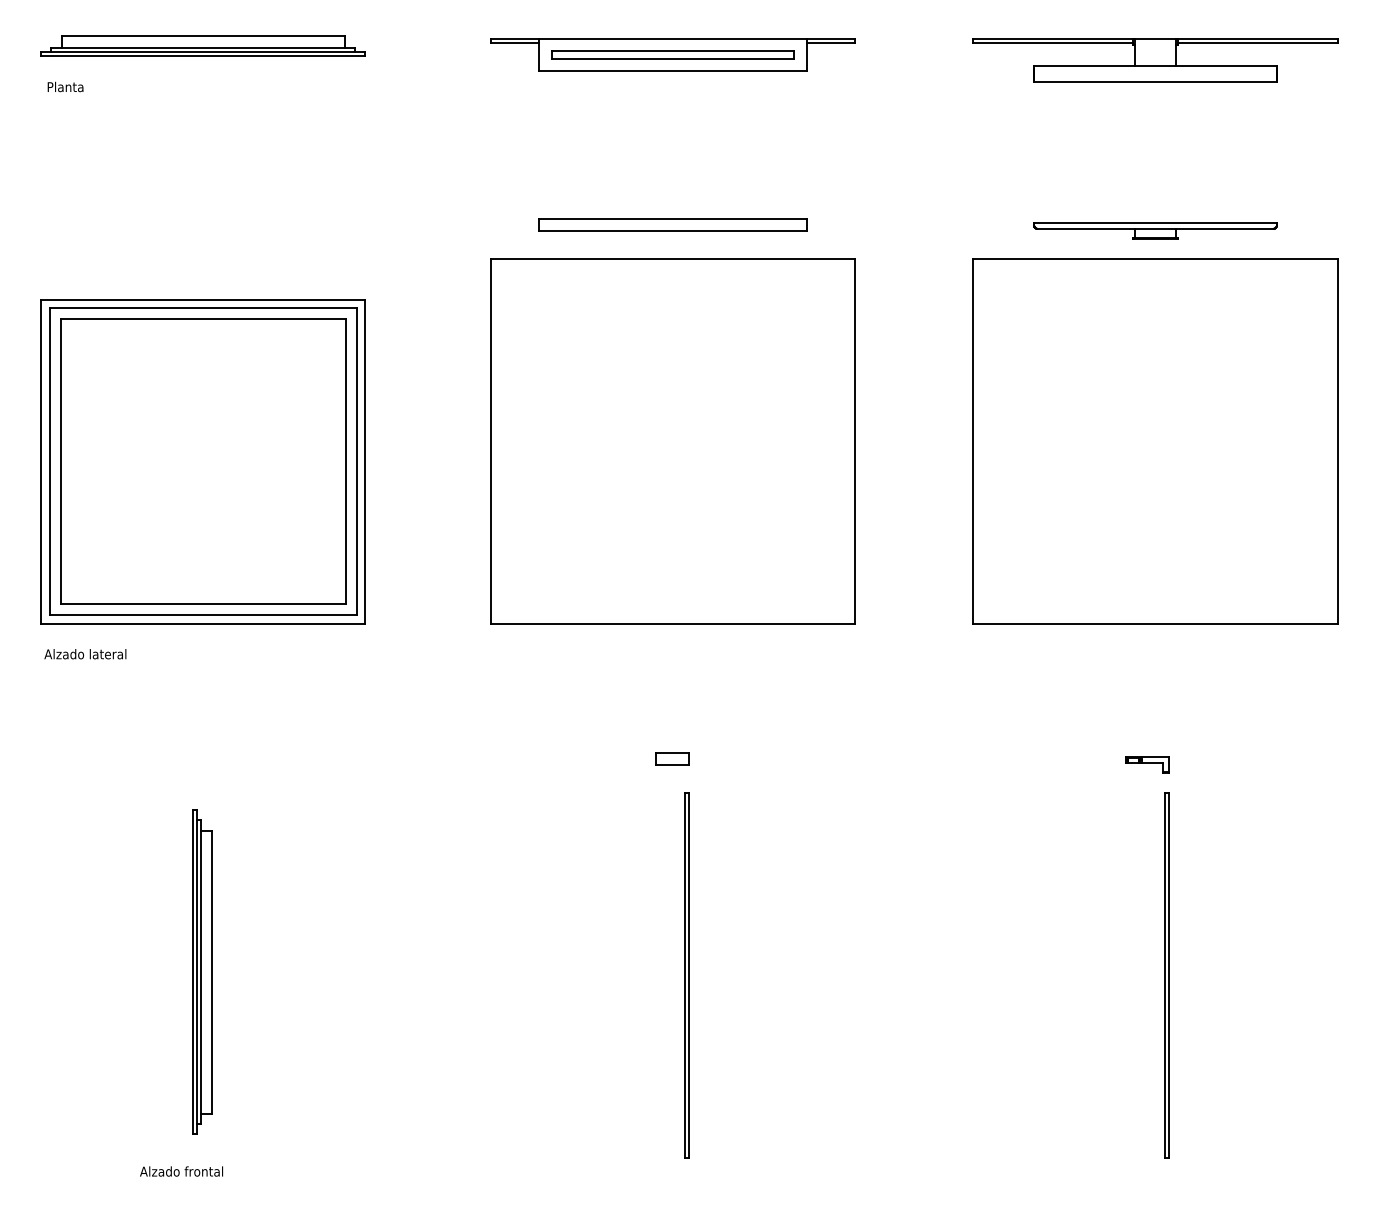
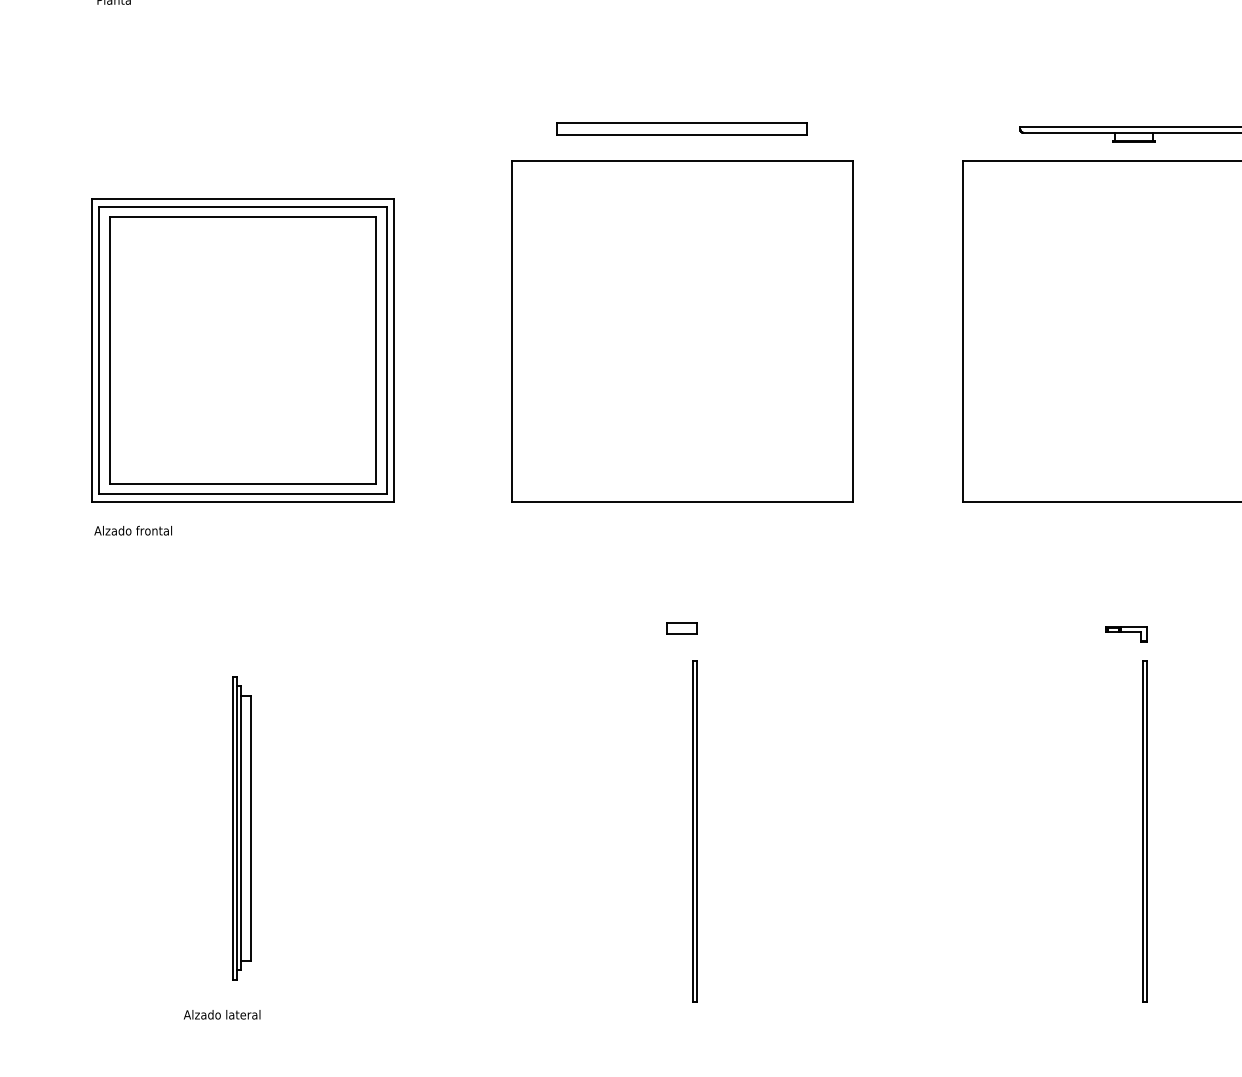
text: (108, 654) -> (154, 531), Alzado lateral -> Alzado frontal
text: (203, 1171) -> (243, 1014), Alzado frontal -> Alzado lateral

